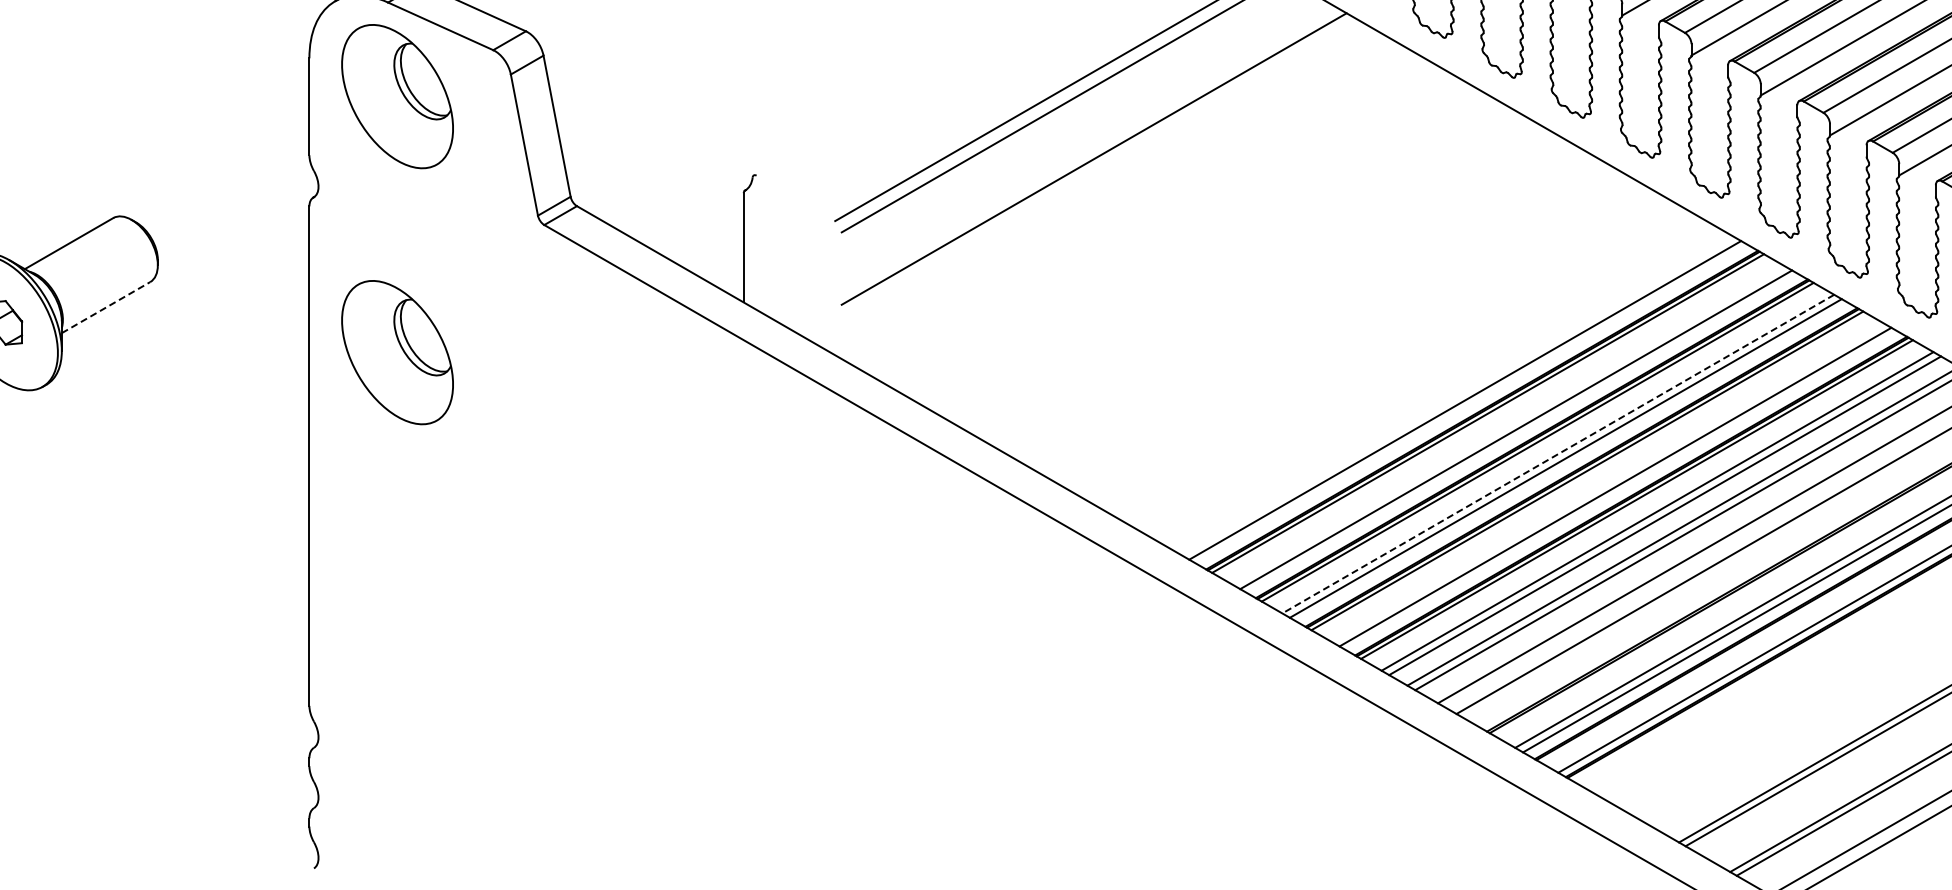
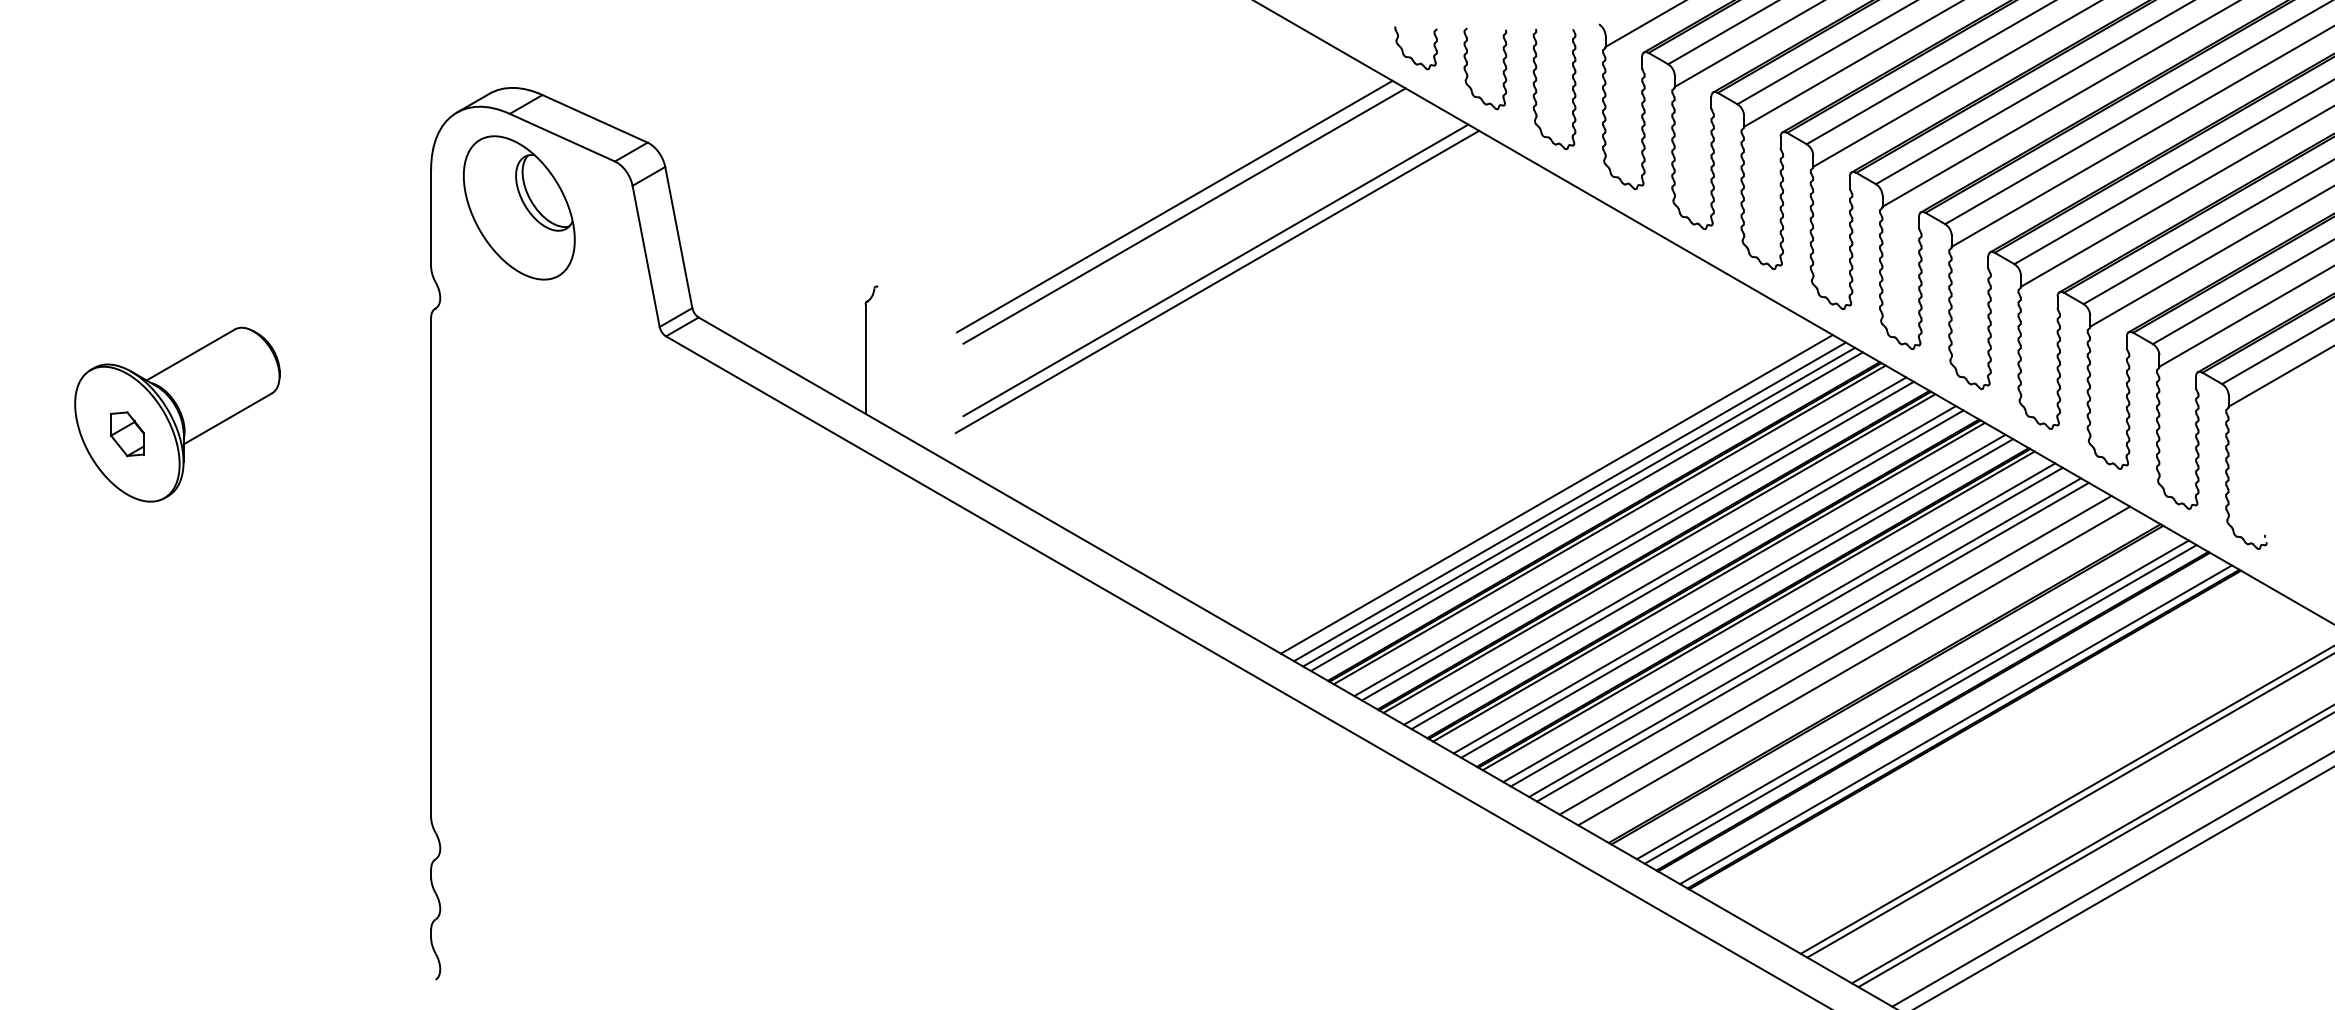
line: (1095, 170) -> (1217, 281), added
line: (106, 307) -> (228, 418), dashed -> solid
part: (396, 352) -> (518, 463), removed
line: (1434, 383) -> (1556, 494), added
line: (1447, 390) -> (1569, 501), added
line: (1457, 395) -> (1579, 506), added
line: (1508, 425) -> (1630, 536), added
line: (1558, 454) -> (1680, 565), dashed -> solid
line: (1607, 482) -> (1729, 593), added

